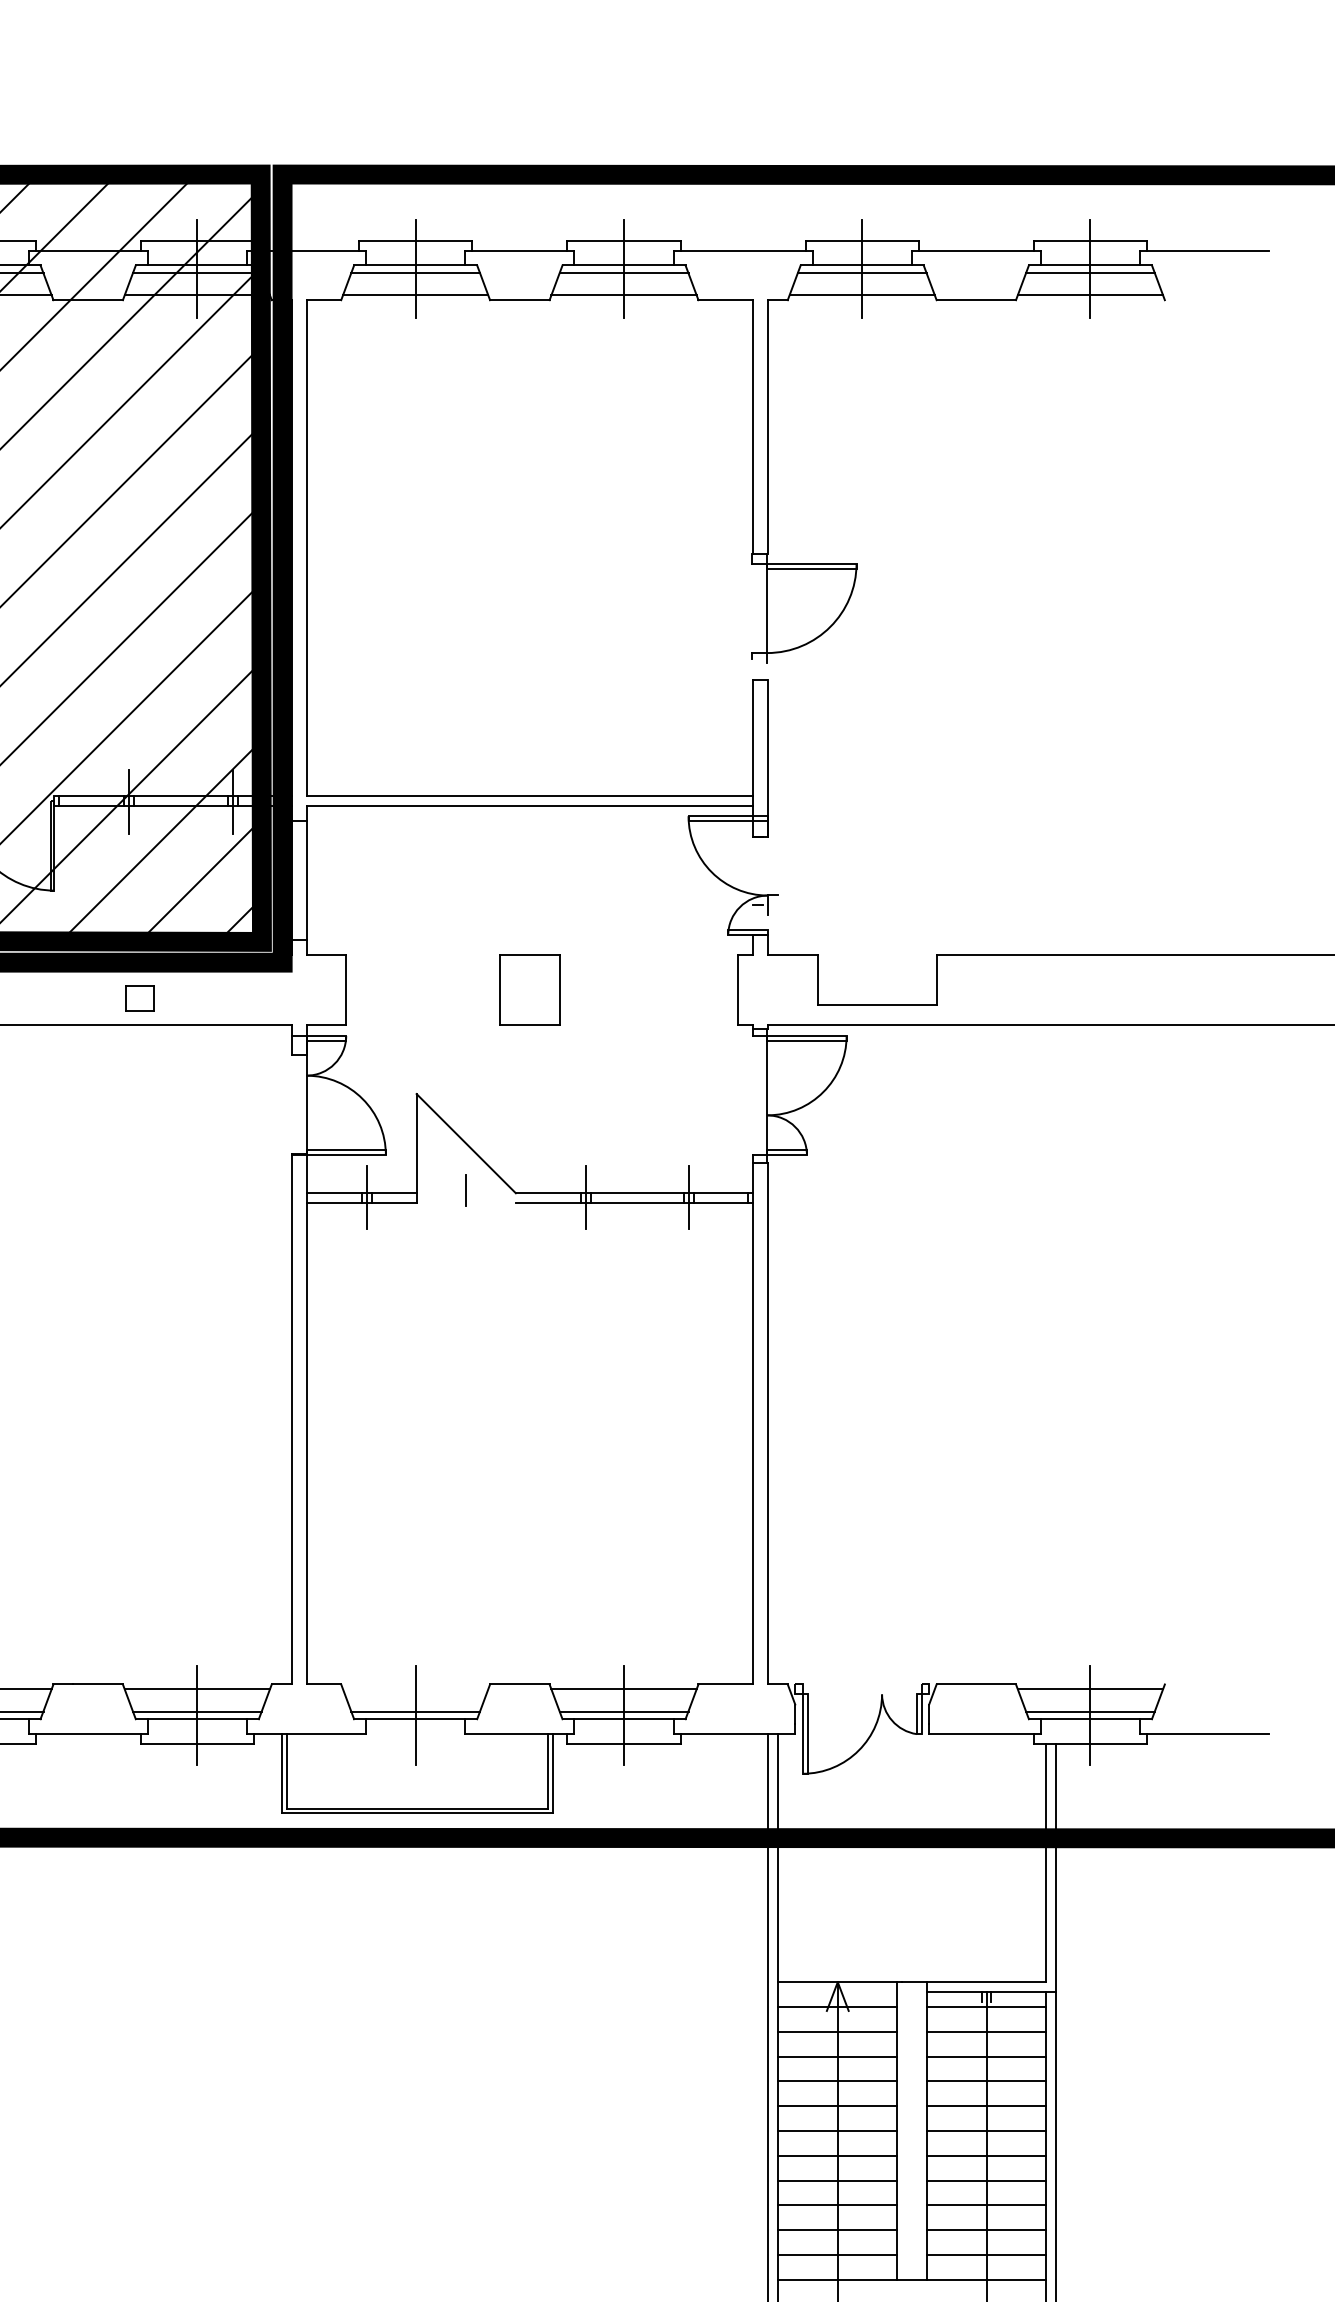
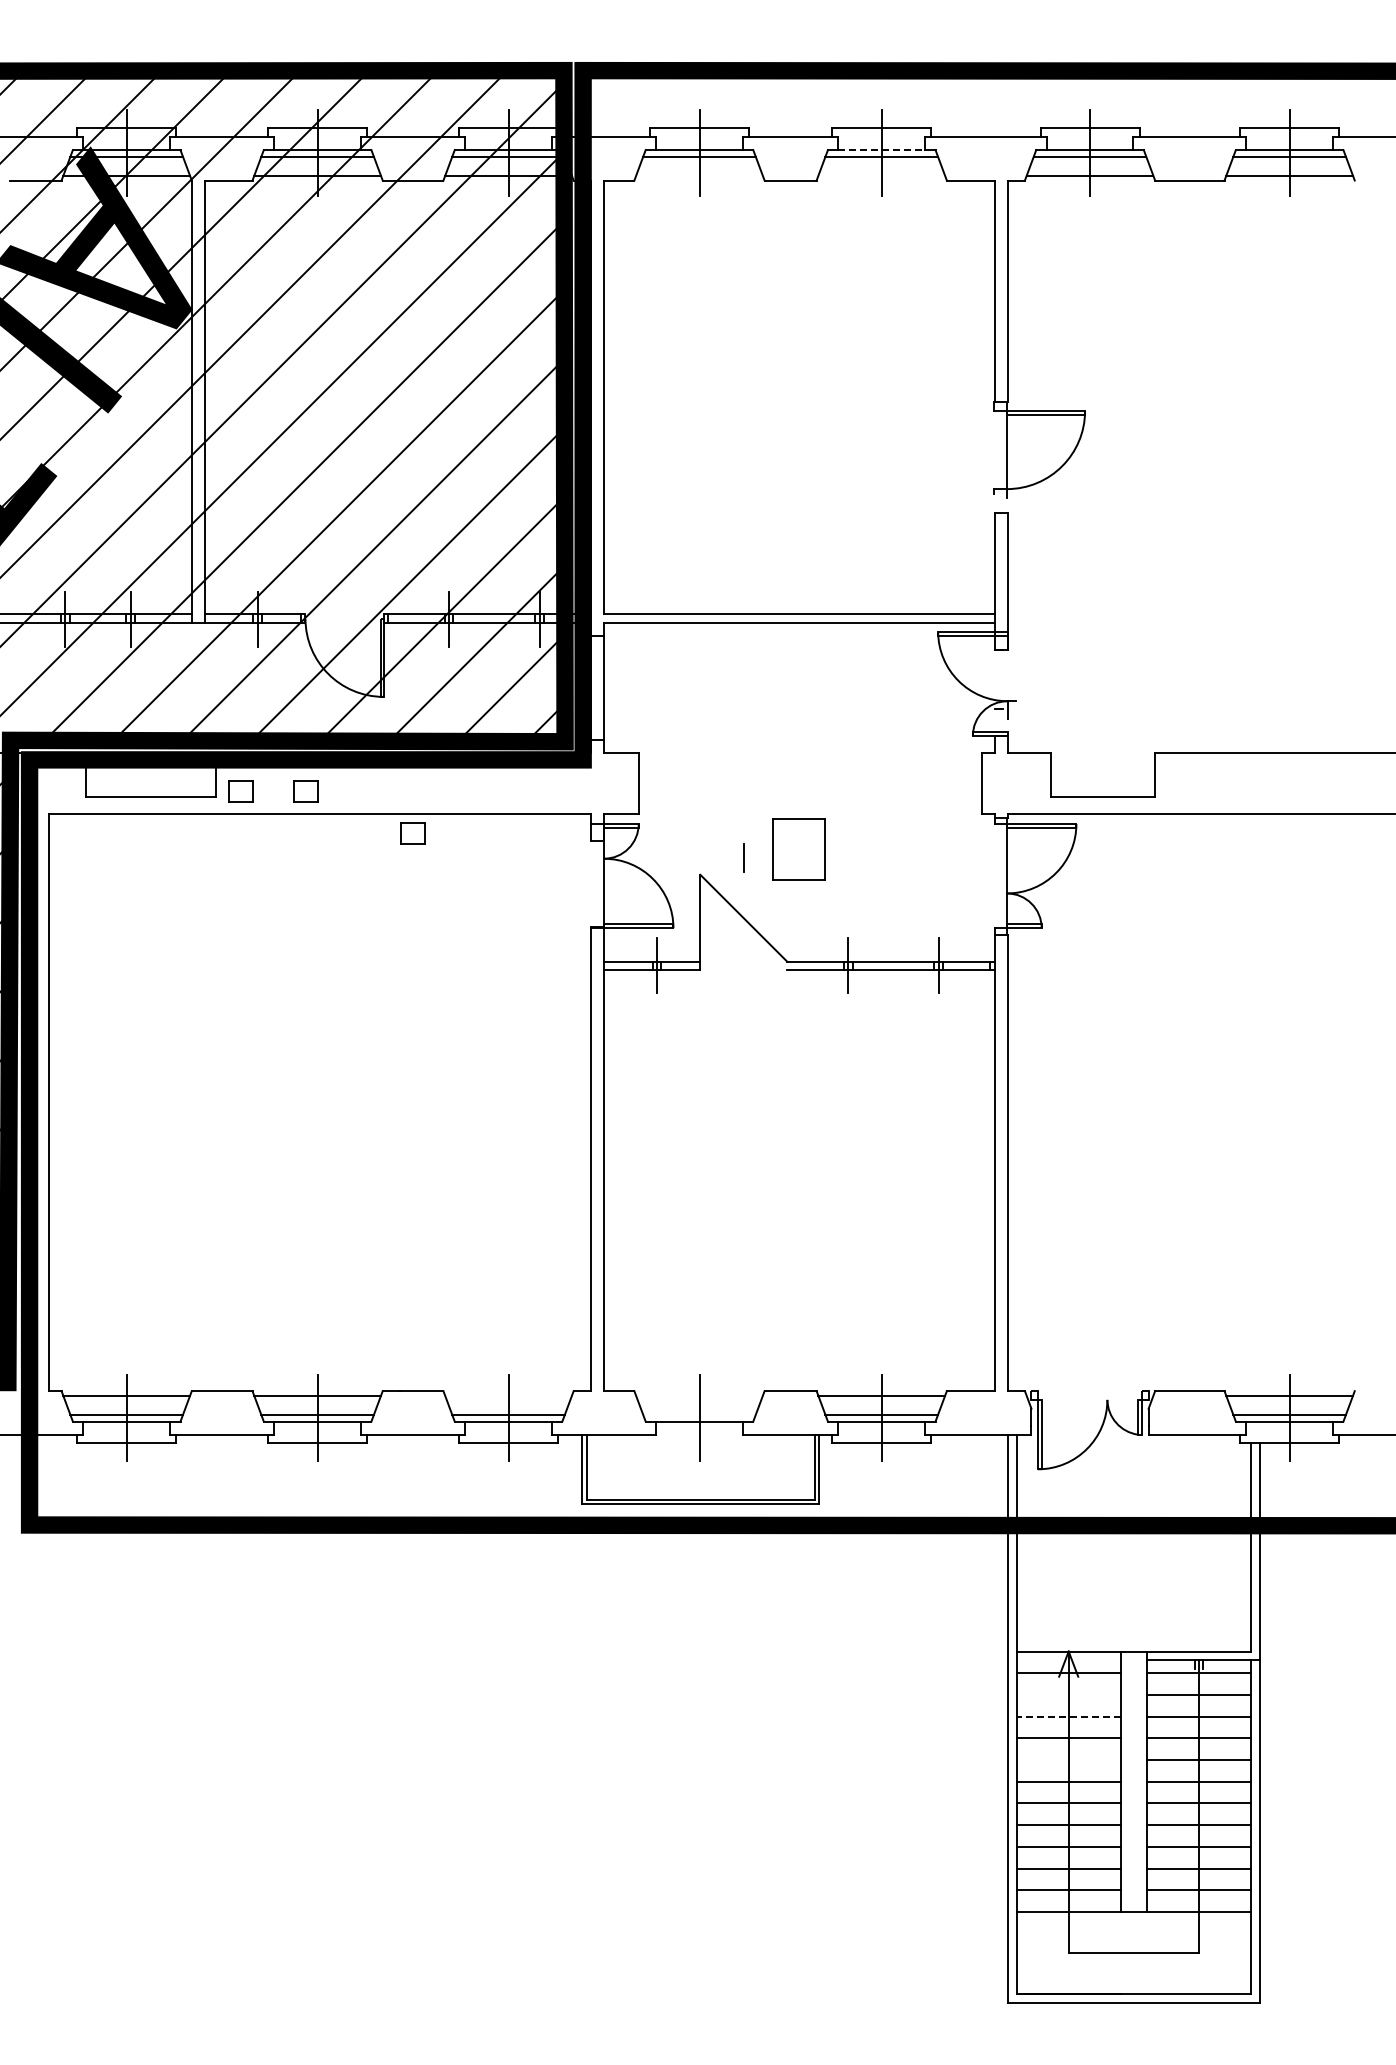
line: (624, 265) -> (882, 150), solid -> dashed
line: (414, 295) -> (698, 176), removed
line: (623, 295) -> (881, 176), removed
part: (528, 989) -> (798, 849), moved
part: (138, 998) -> (412, 833), moved
line: (465, 1189) -> (743, 857), moved
line: (197, 1689) -> (508, 1395), removed
line: (415, 1711) -> (699, 1414), removed
line: (837, 2031) -> (1068, 1694), removed
line: (837, 2056) -> (1068, 1716), solid -> dashed
line: (837, 2106) -> (1068, 1760), removed

